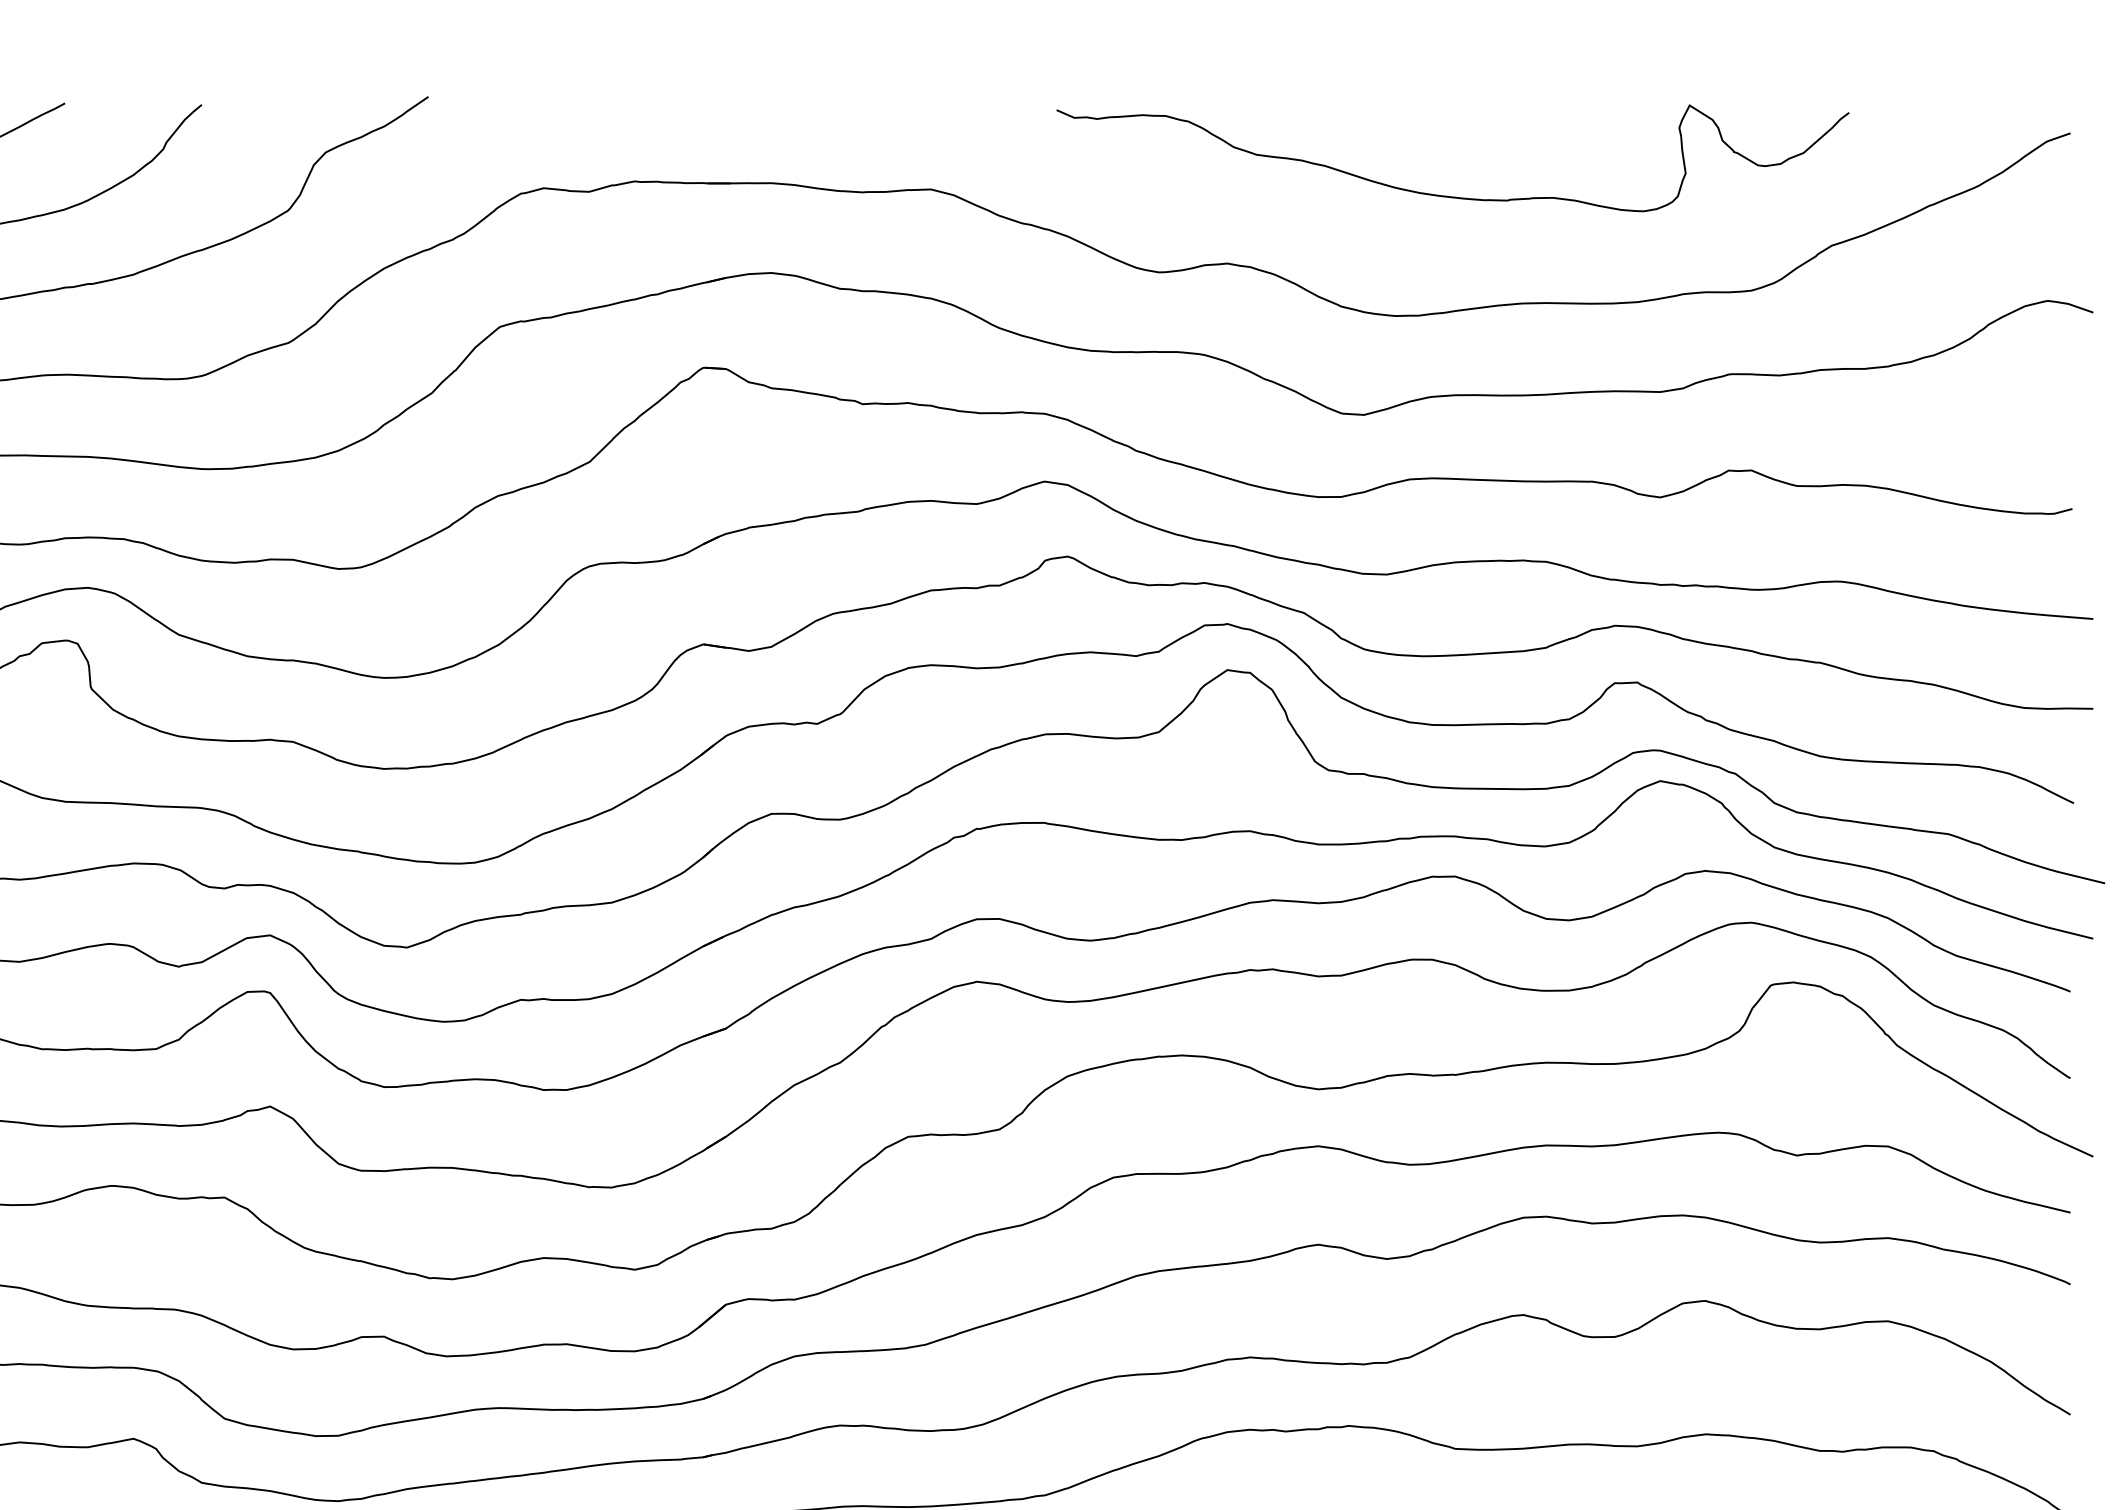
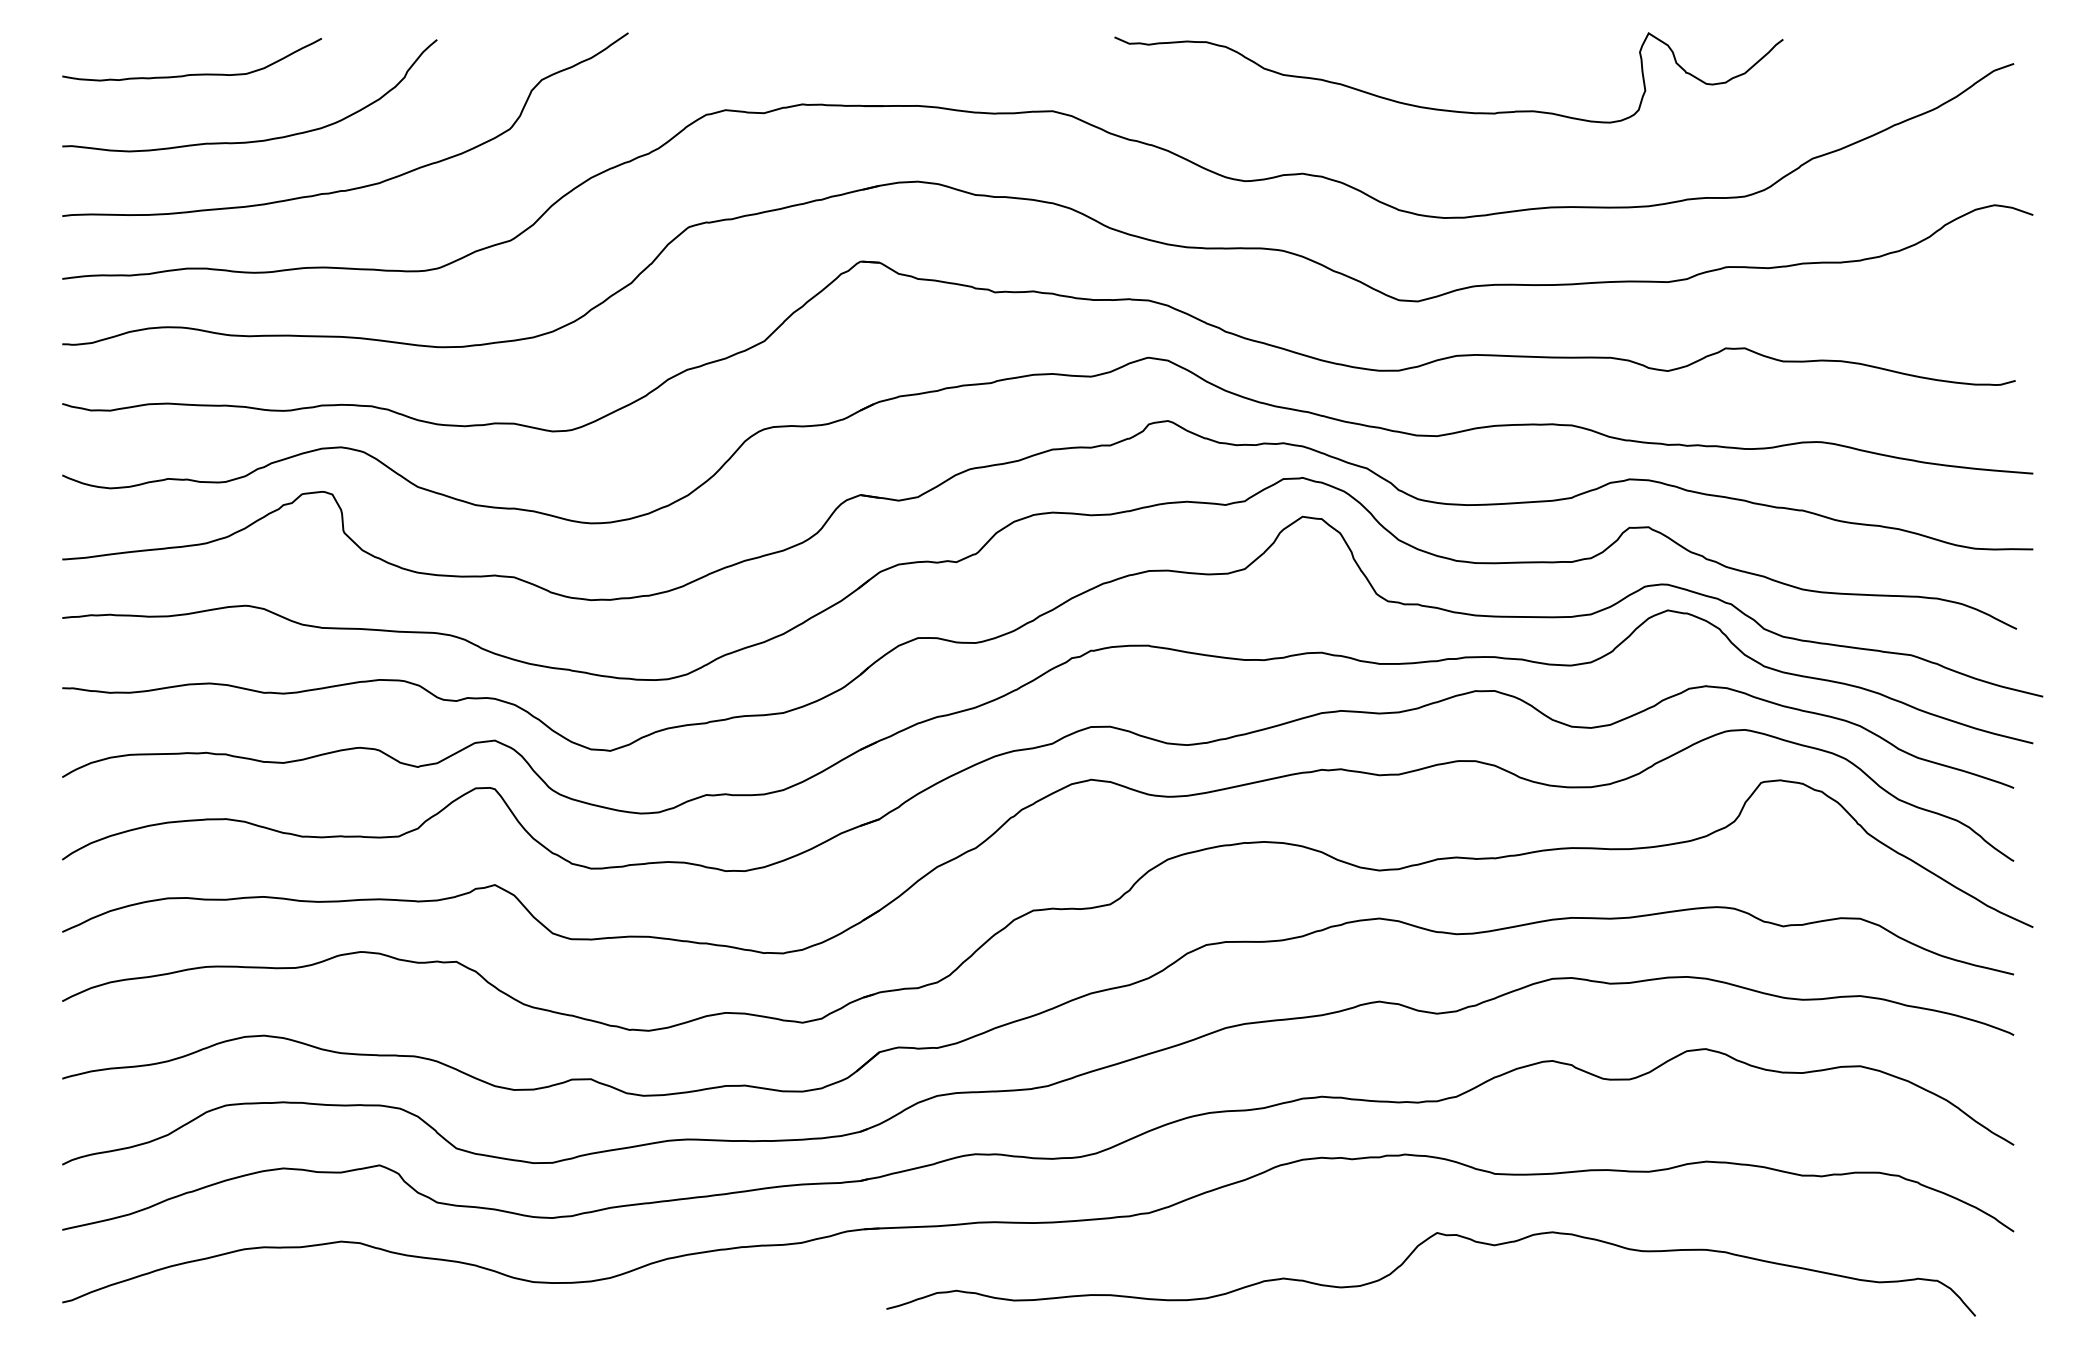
curve: (1451, 195) -> (1447, 109), moved

